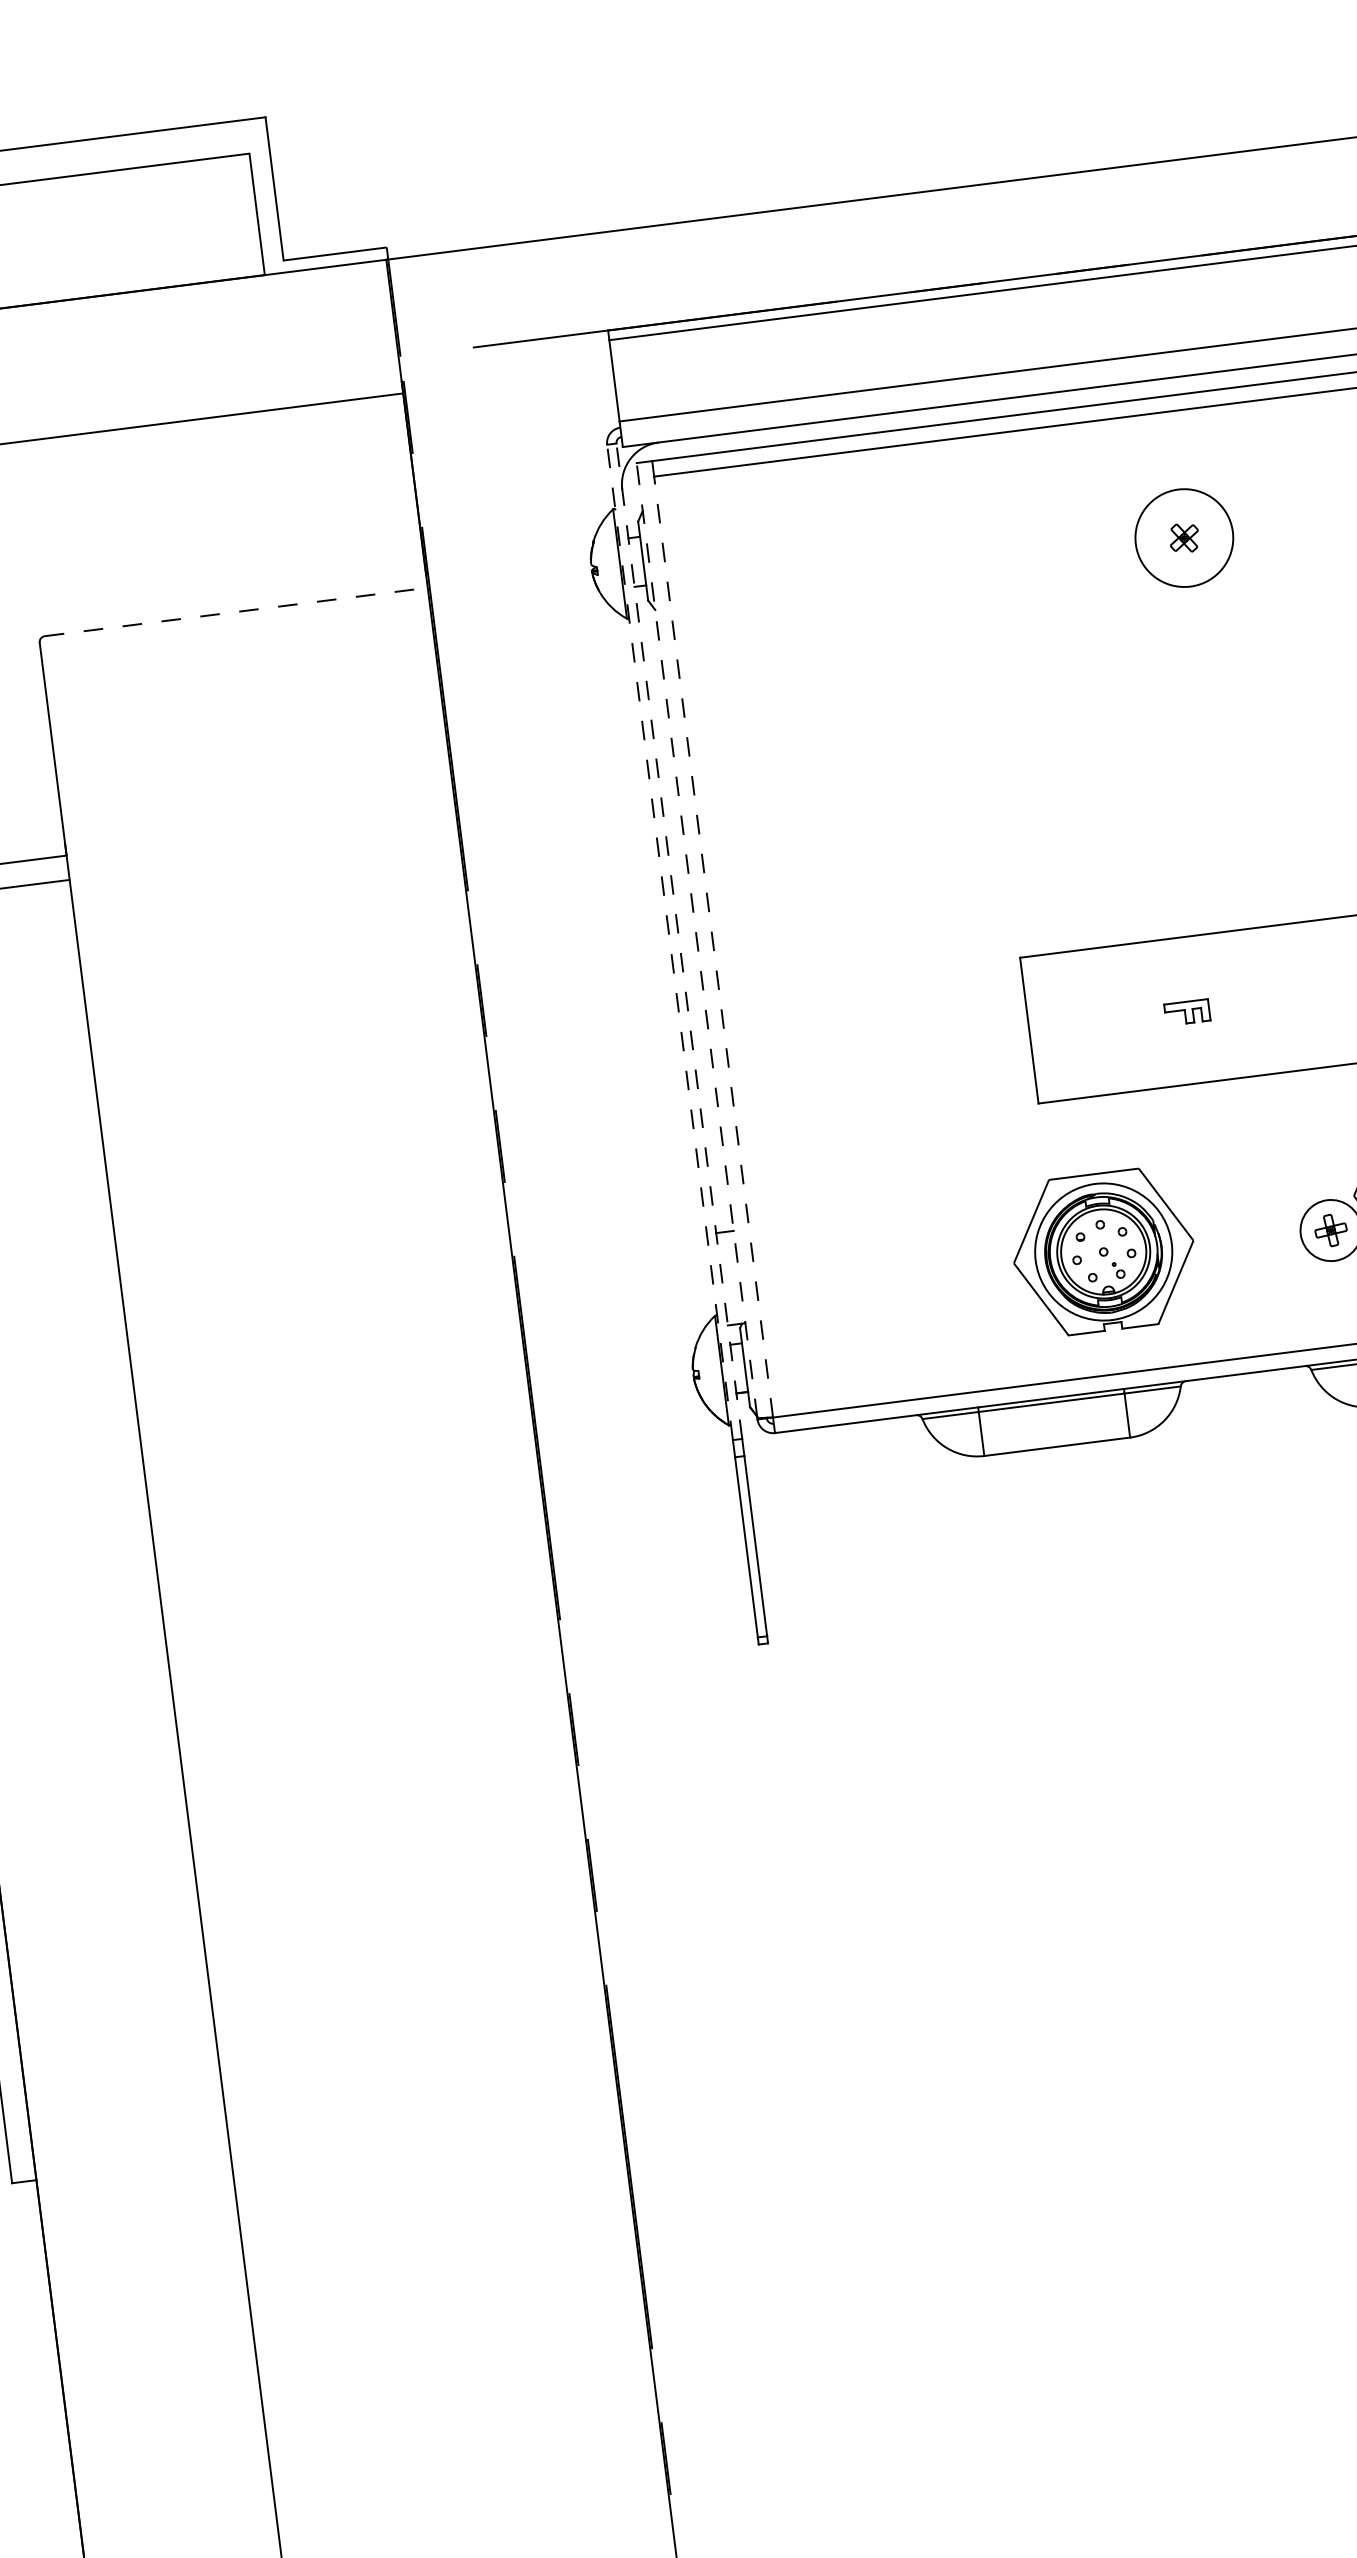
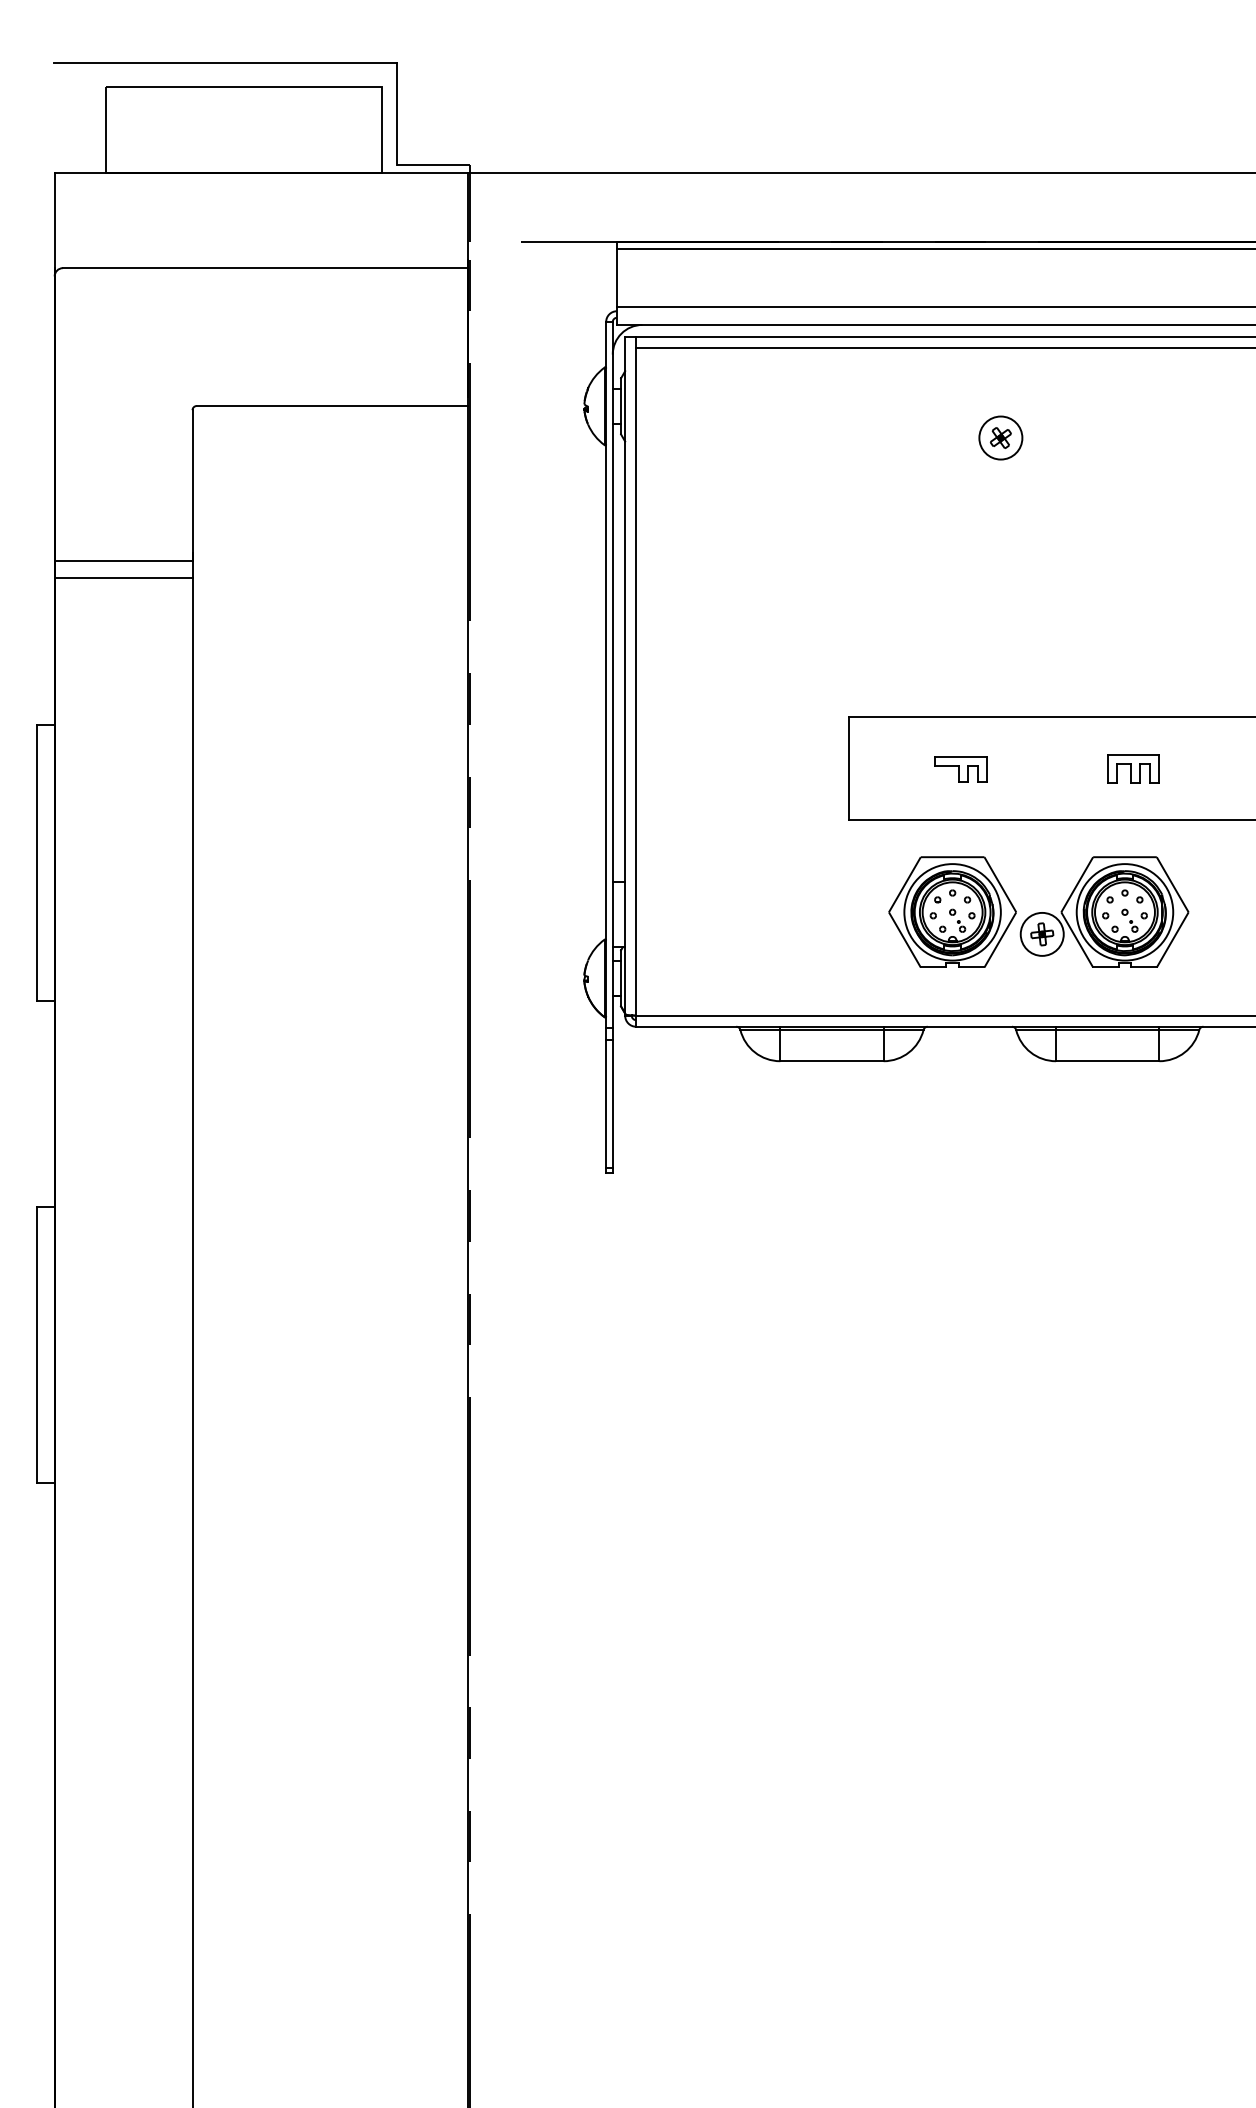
circle: (1183, 537) -> (1000, 437), size x0.62
line: (236, 612) -> (332, 406), dashed -> solid
line: (678, 940) -> (612, 674), dashed -> solid
line: (670, 941) -> (606, 674), dashed -> solid
line: (697, 941) -> (625, 676), dashed -> solid
line: (714, 947) -> (636, 682), dashed -> solid
part: (1186, 1012) -> (960, 769), size x1.67
part: (1103, 1250) -> (952, 911), moved

